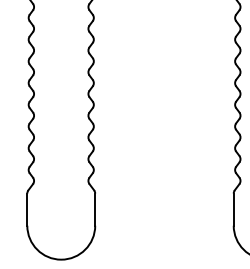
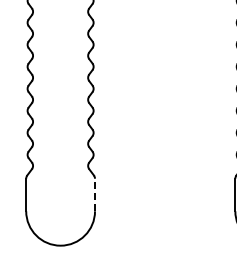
line: (95, 209) -> (95, 194), solid -> dashed

